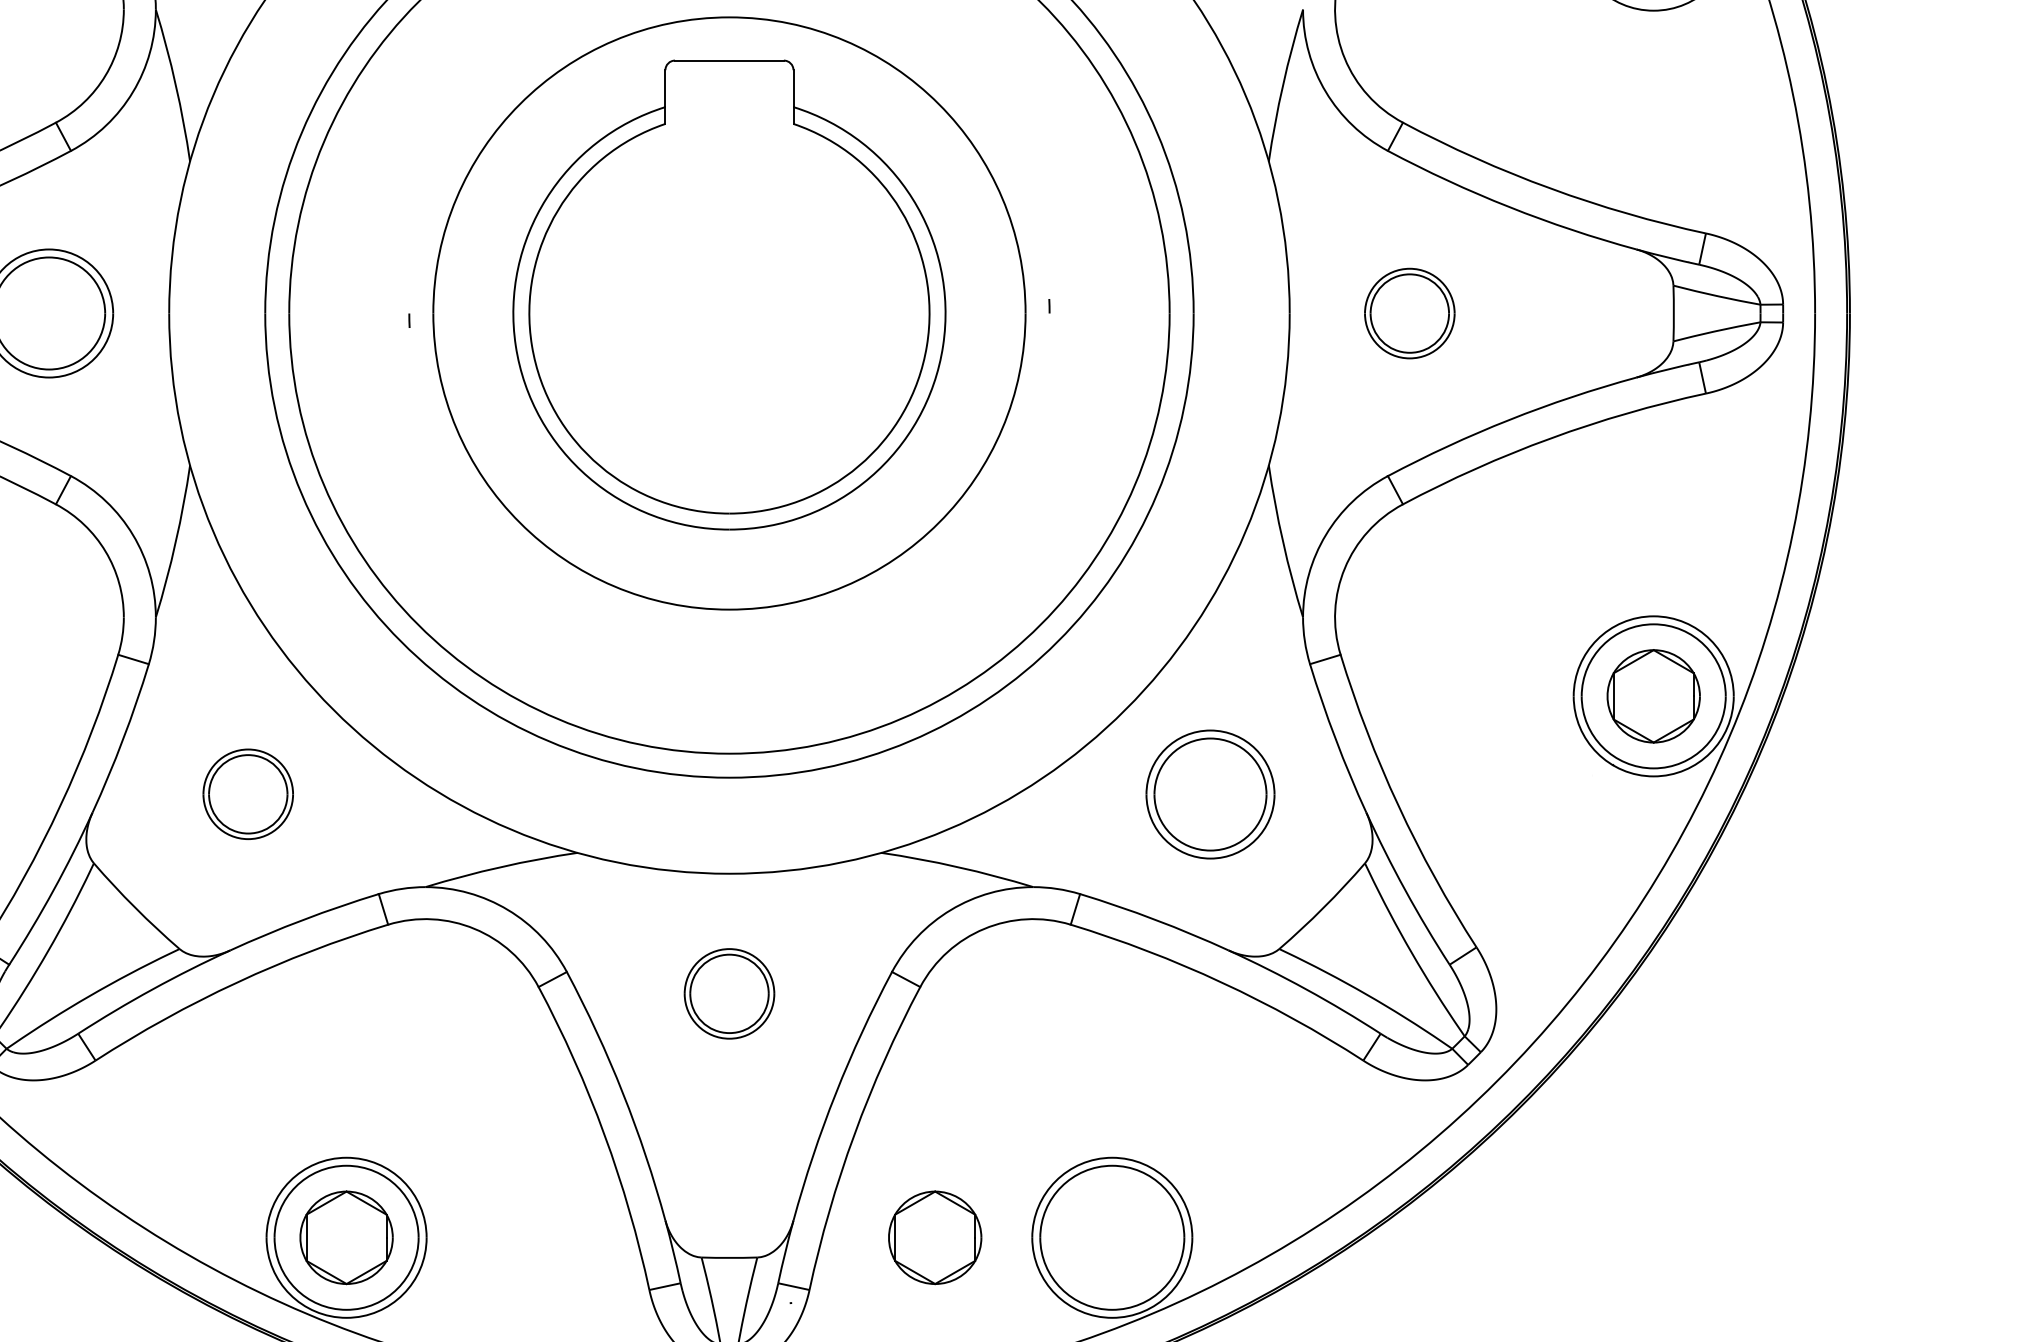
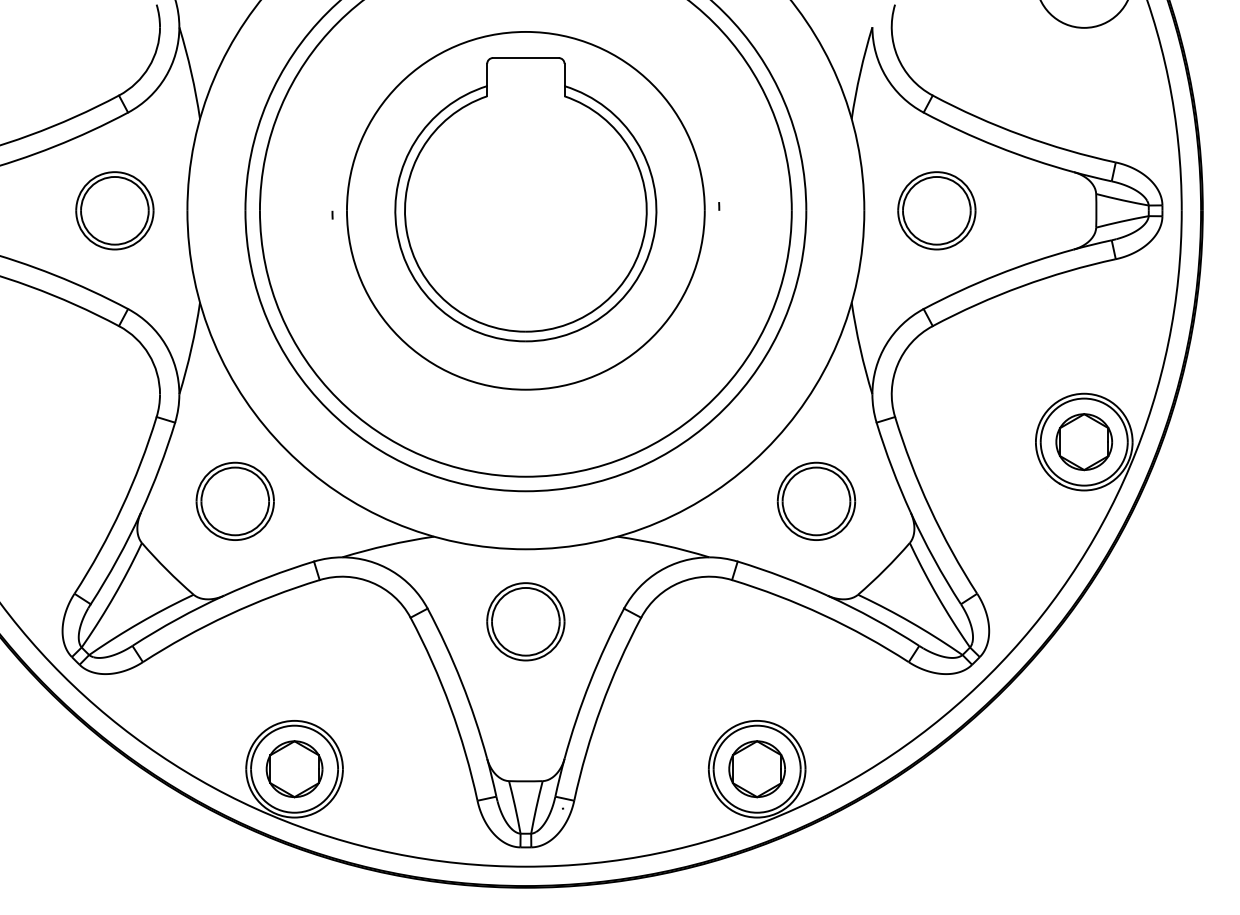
part: (1409, 312) -> (936, 210), size x1.43
part: (247, 792) -> (234, 500), size x1.43
part: (728, 993) -> (525, 621), size x1.43
part: (934, 1238) -> (756, 769), moved

